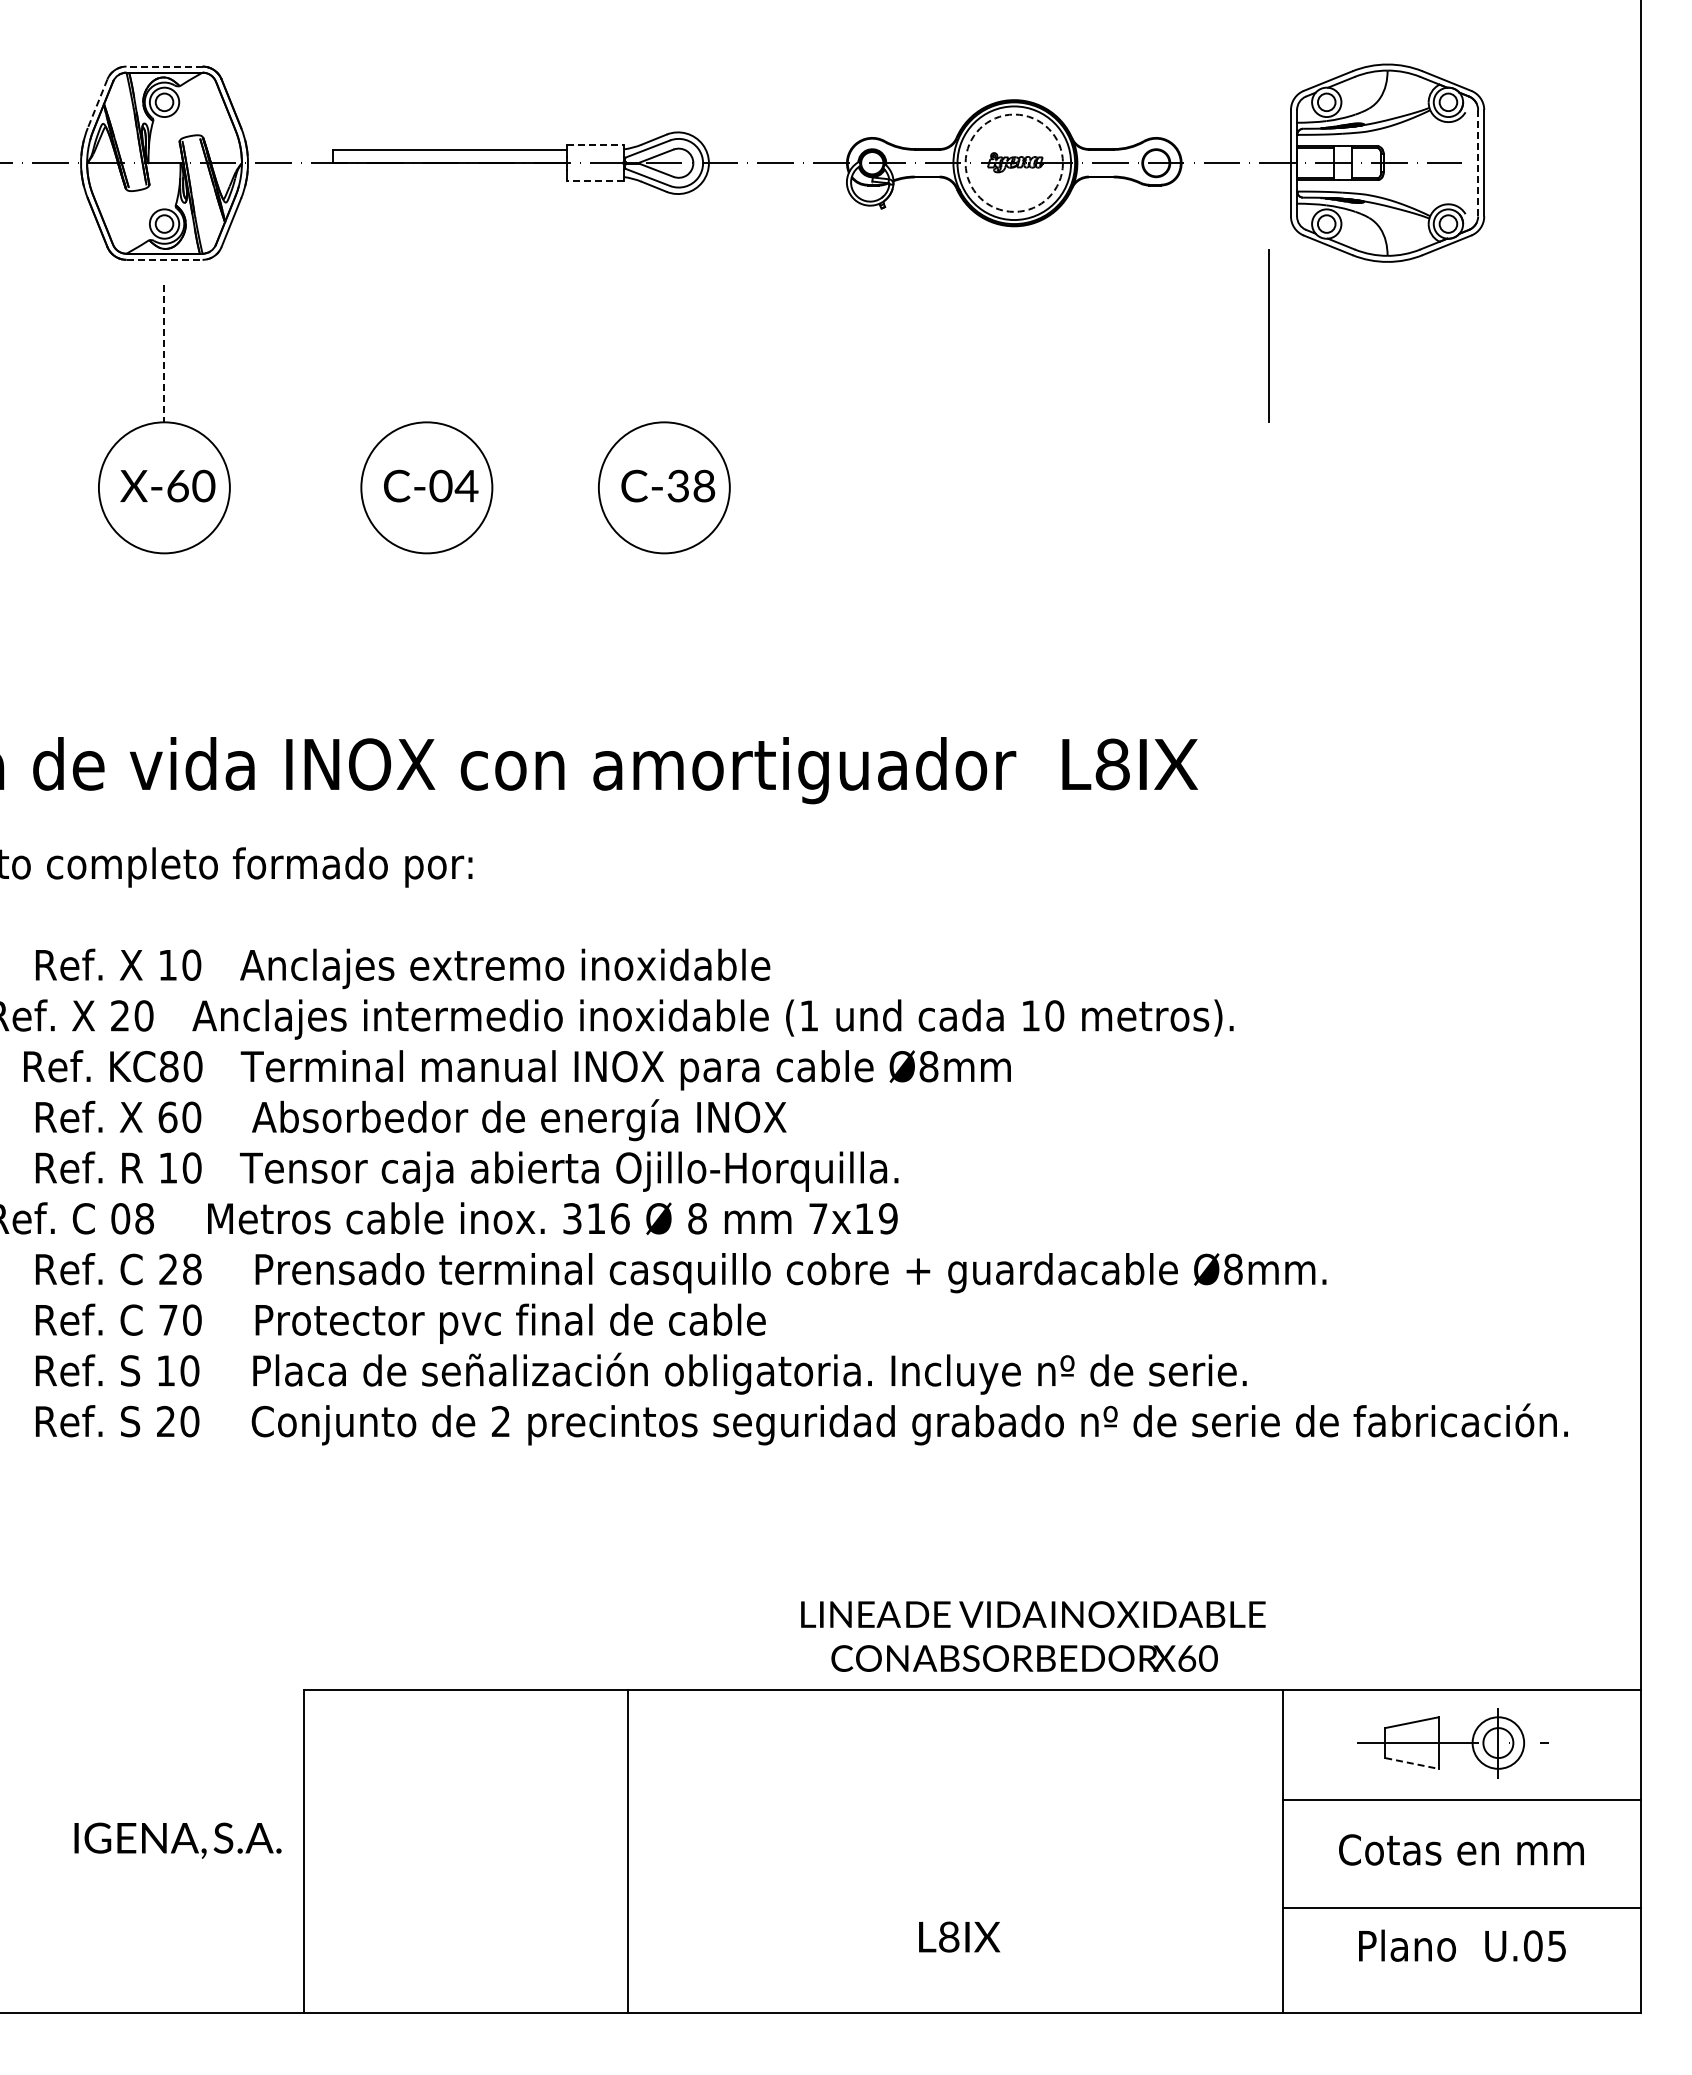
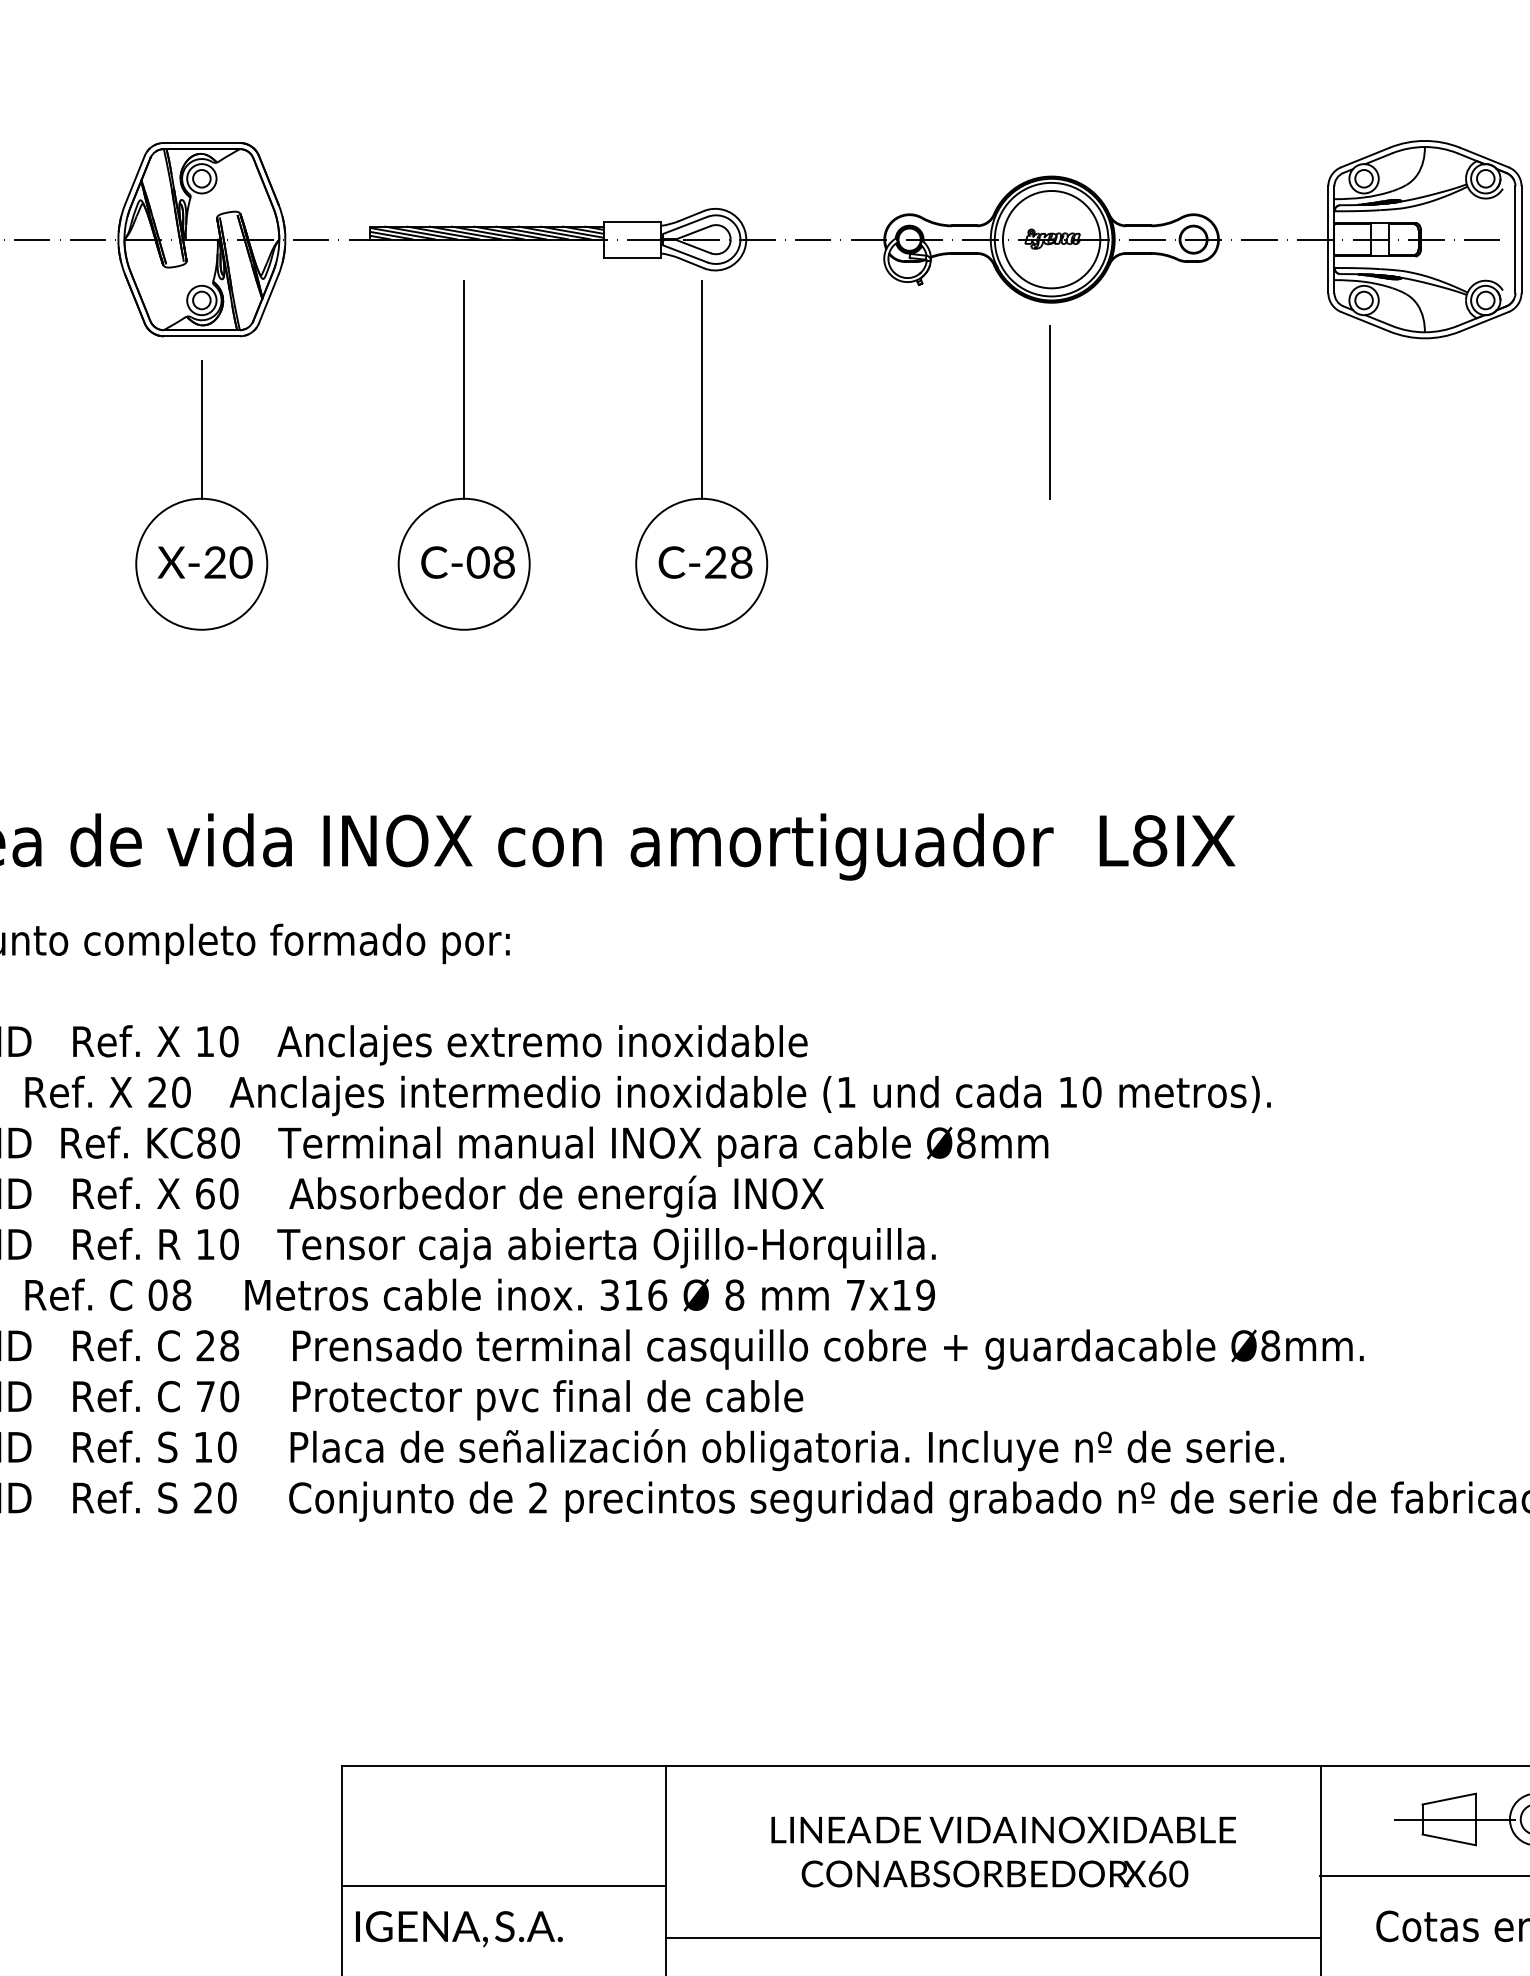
line: (164, 66) -> (201, 142), dashed -> solid
line: (97, 104) -> (134, 180), dashed -> solid
line: (595, 145) -> (632, 221), dashed -> solid
hatch: (449, 156) -> (486, 232), added
circle: (1013, 162) -> (1050, 238), dashed -> solid
line: (1478, 163) -> (1515, 239), dashed -> solid
line: (594, 181) -> (631, 257), dashed -> solid
line: (165, 259) -> (202, 335), dashed -> solid
line: (426, 313) -> (463, 389), added
line: (664, 313) -> (701, 389), added
line: (1268, 335) -> (1049, 411), moved
line: (164, 353) -> (201, 429), dashed -> solid
text: (177, 485) -> (214, 561), X-60 -> X-20
text: (466, 485) -> (503, 561), C-04 -> C-08
text: (677, 486) -> (714, 562), C-38 -> C-28
text: (1033, 1636) -> (1003, 1851), moved
line: (1412, 1763) -> (1449, 1839), dashed -> solid
line: (466, 1809) -> (503, 1885), added
text: (177, 1840) -> (458, 1928), moved
line: (955, 1861) -> (992, 1937), added

